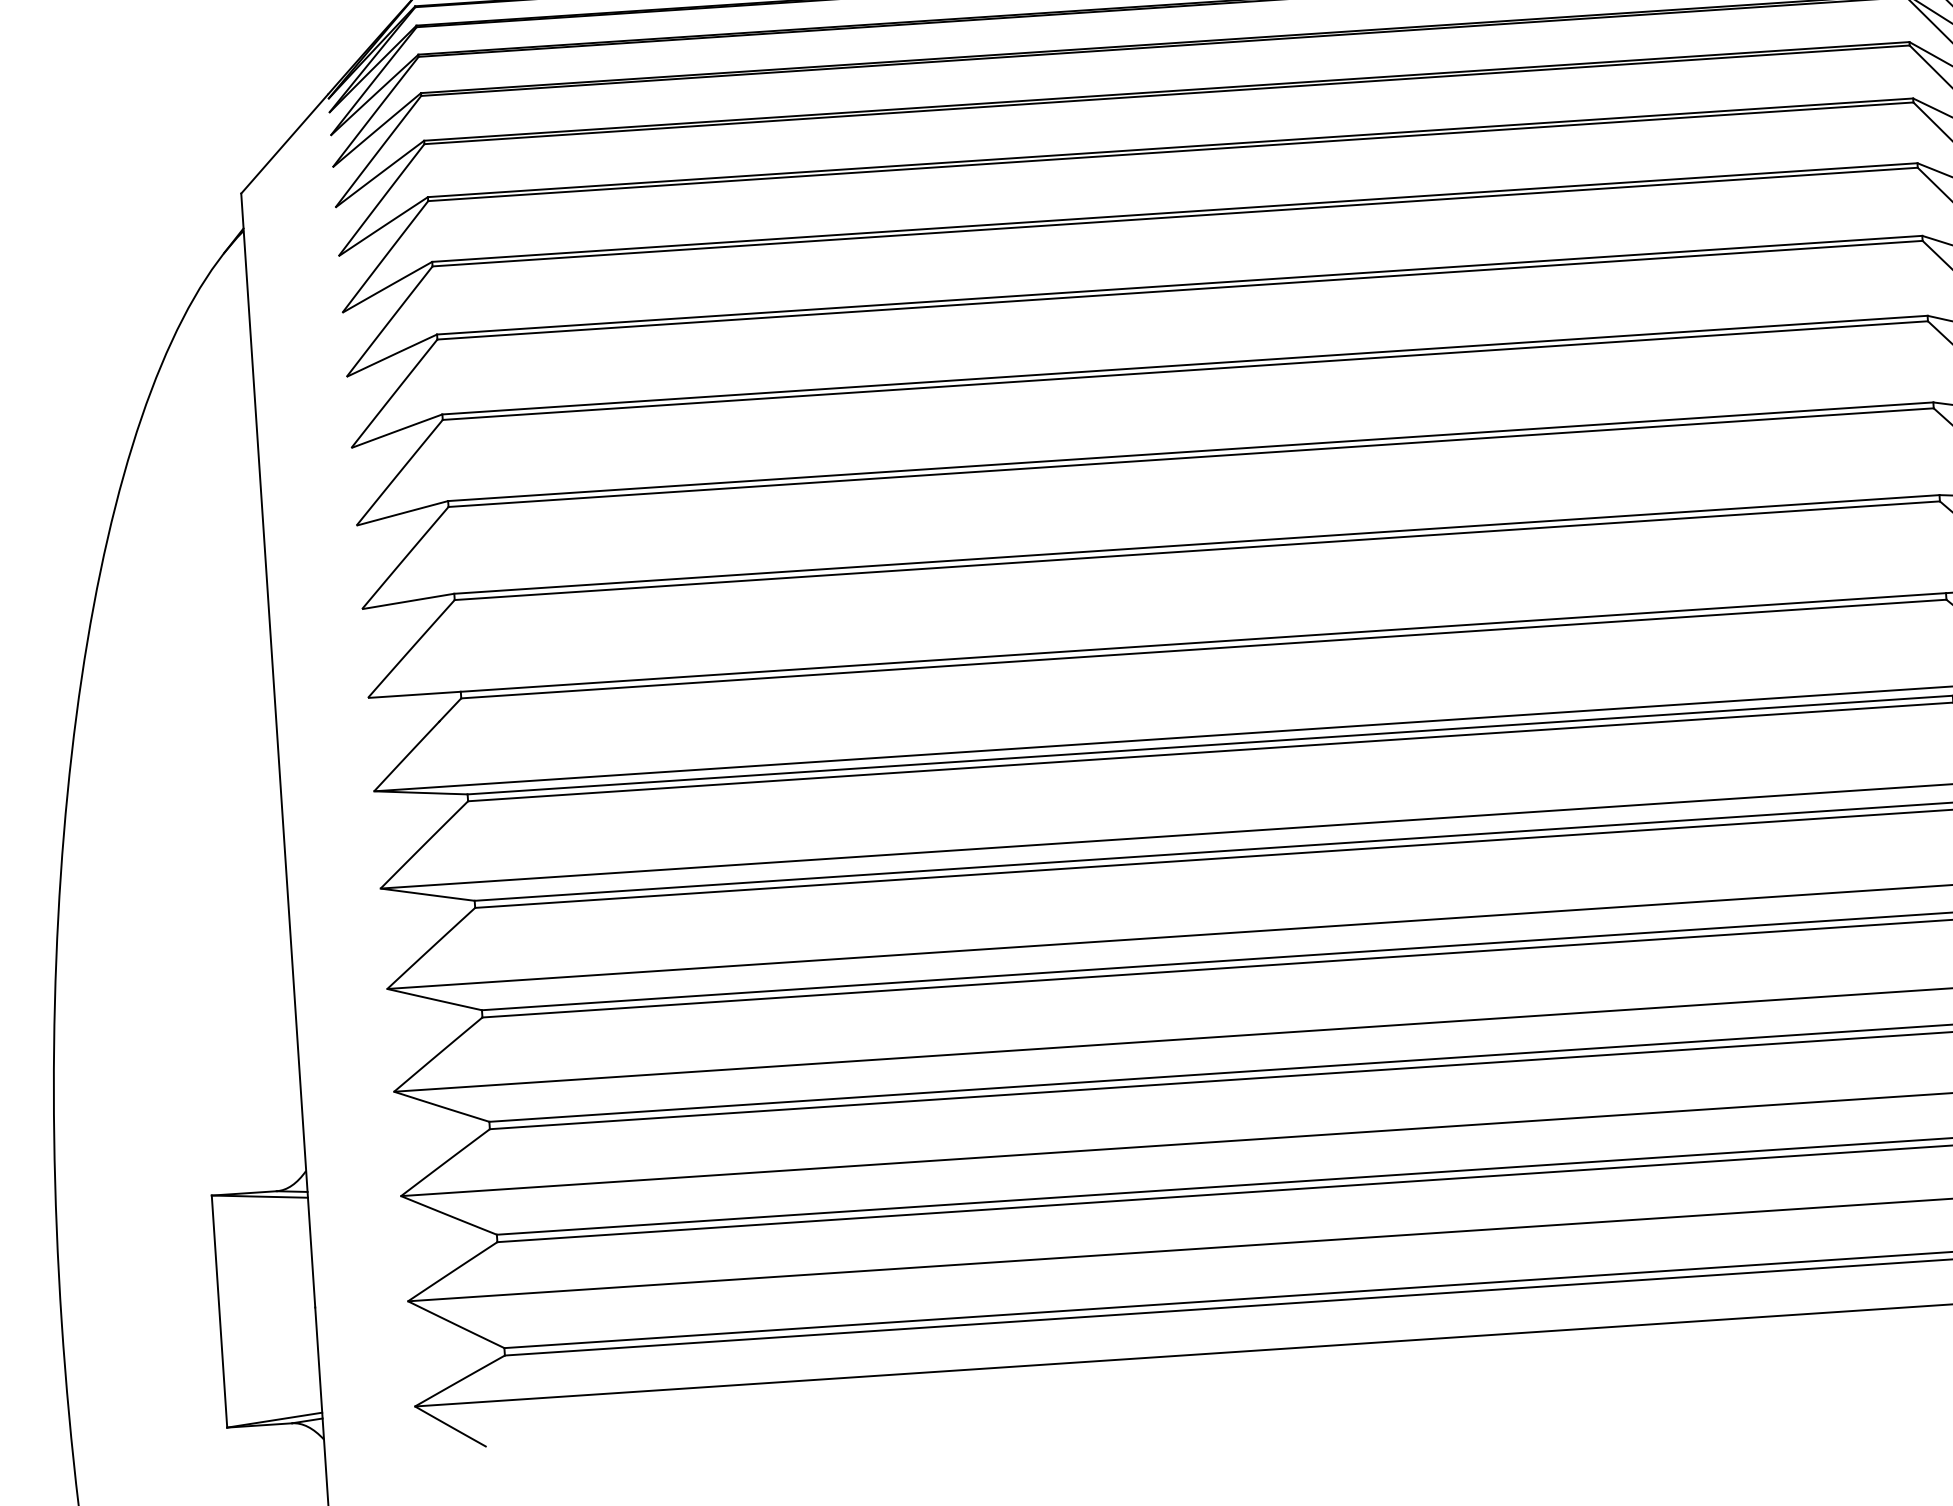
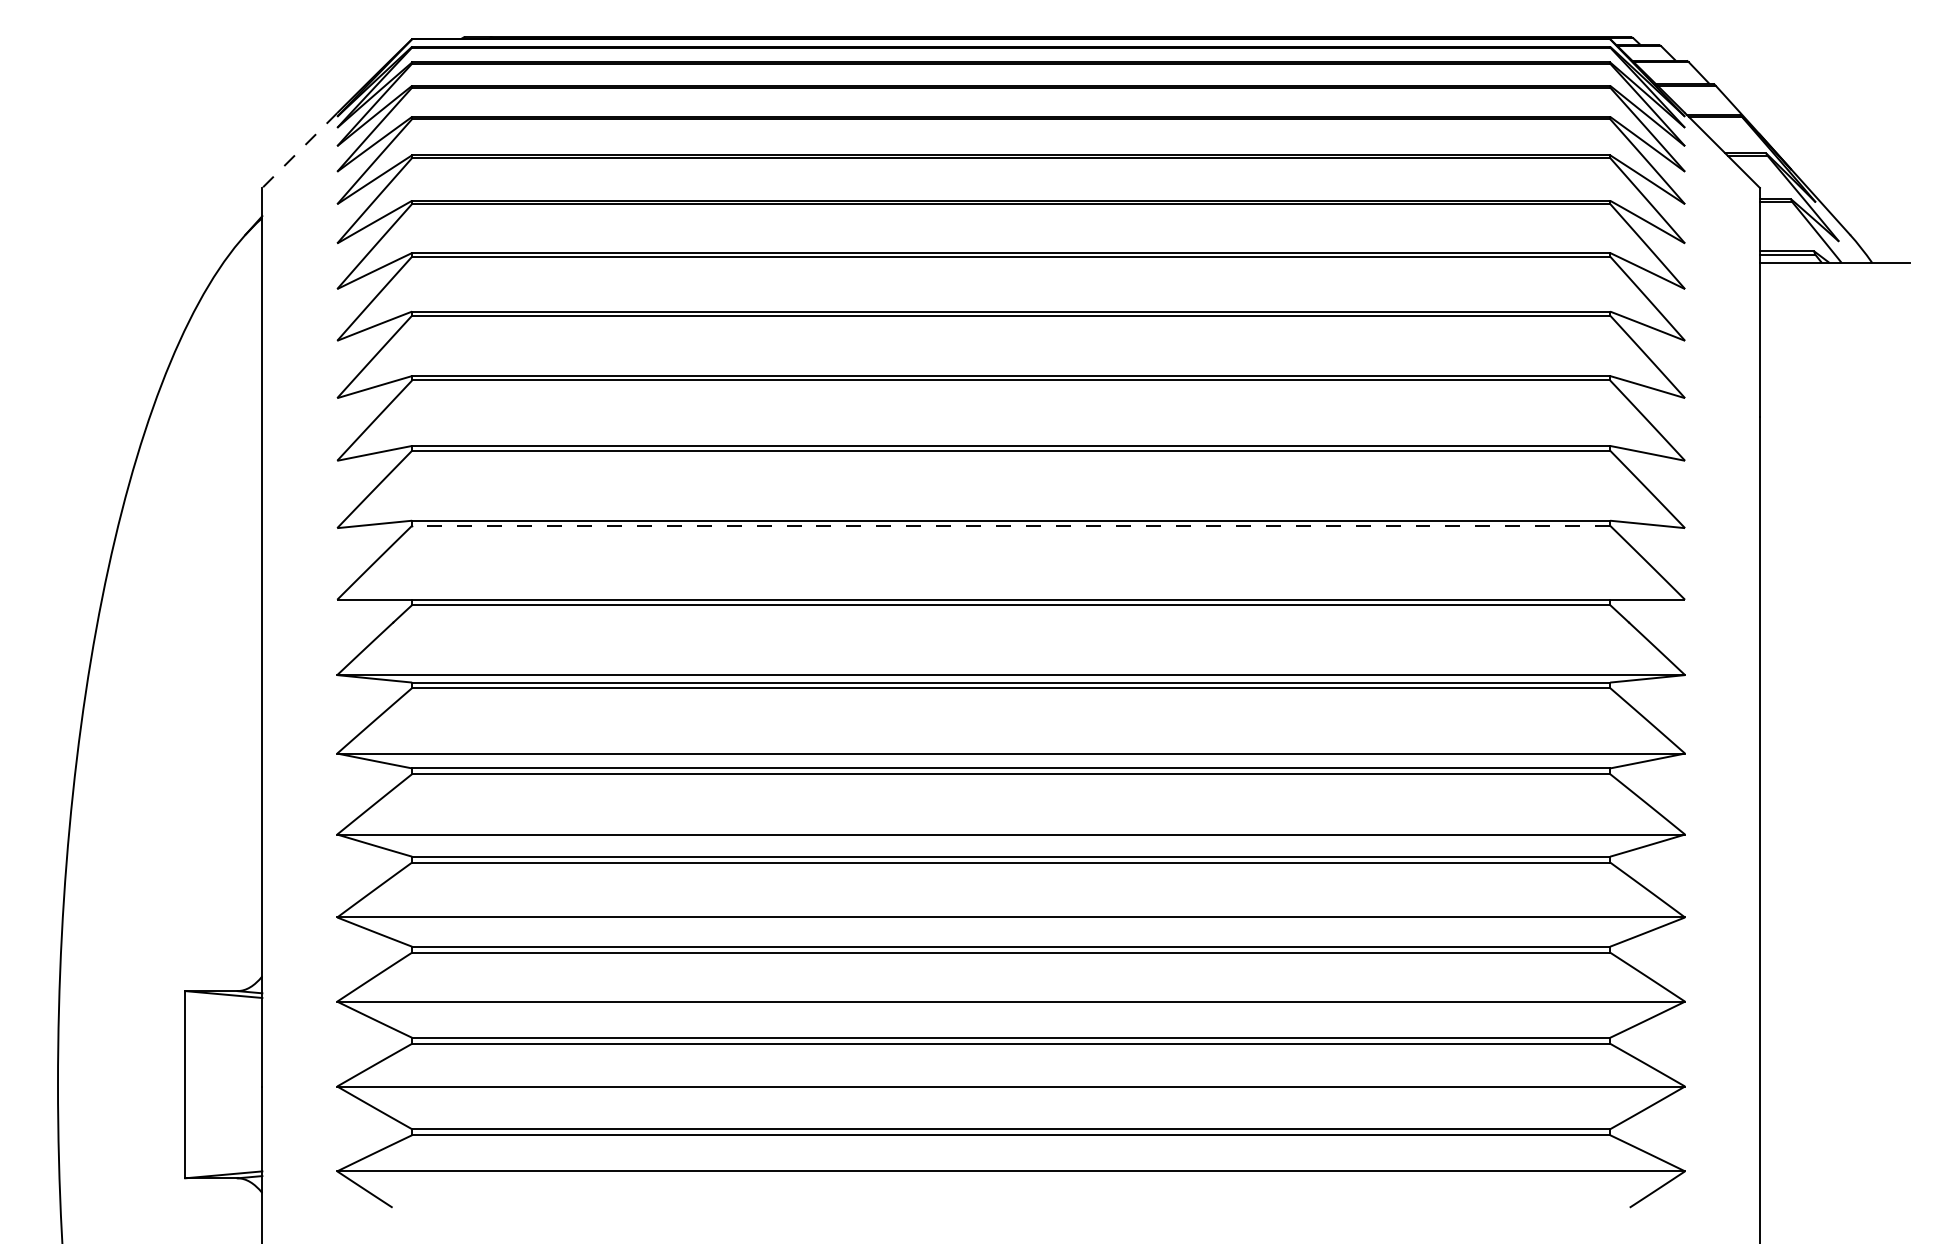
line: (284, 144) -> (299, 150), solid -> dashed
line: (1196, 550) -> (1010, 525), solid -> dashed

